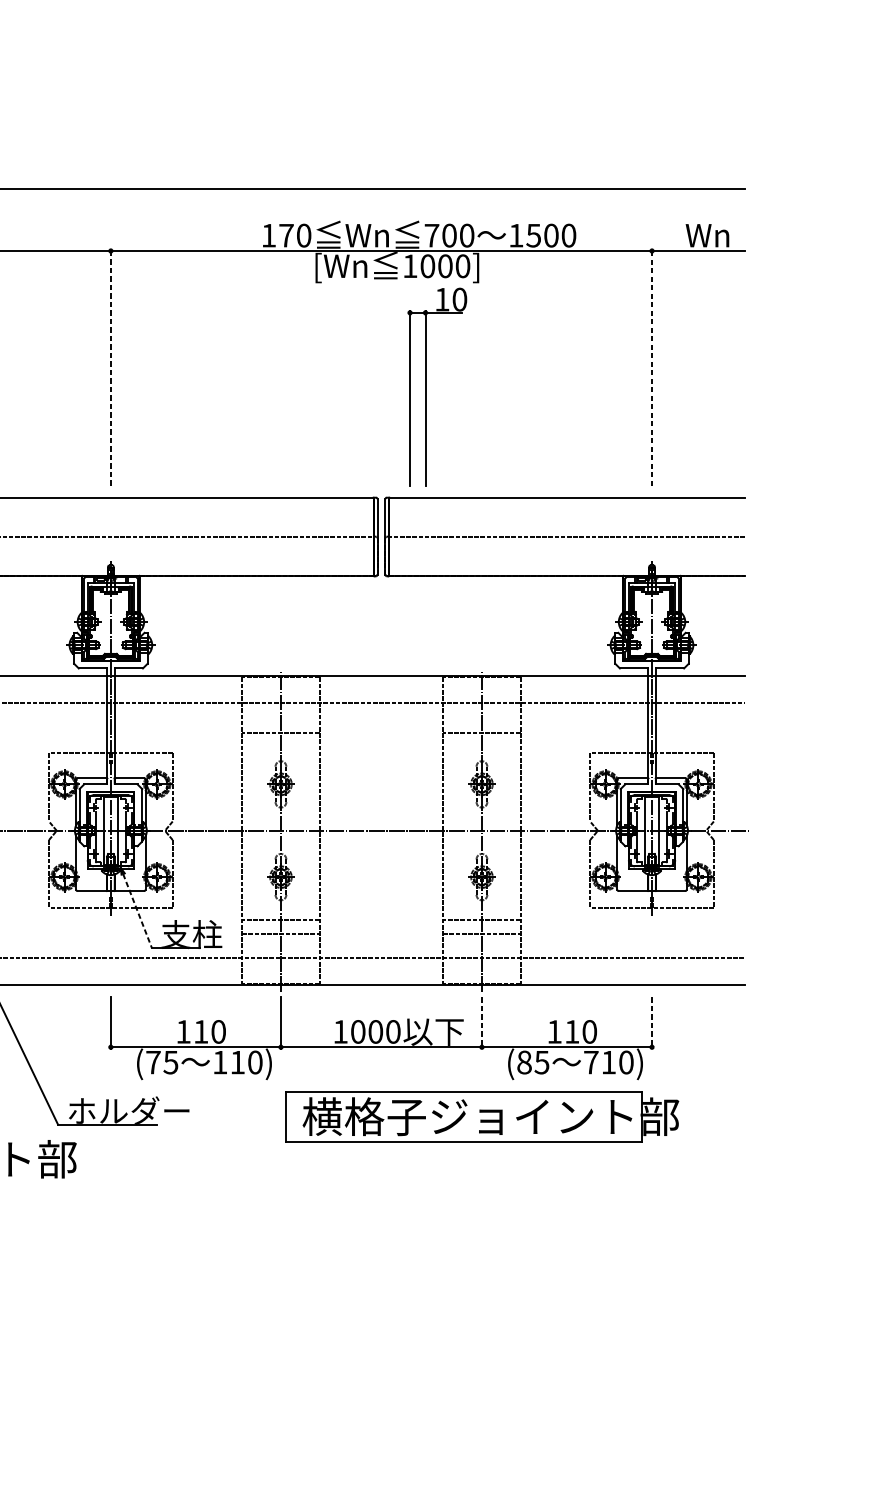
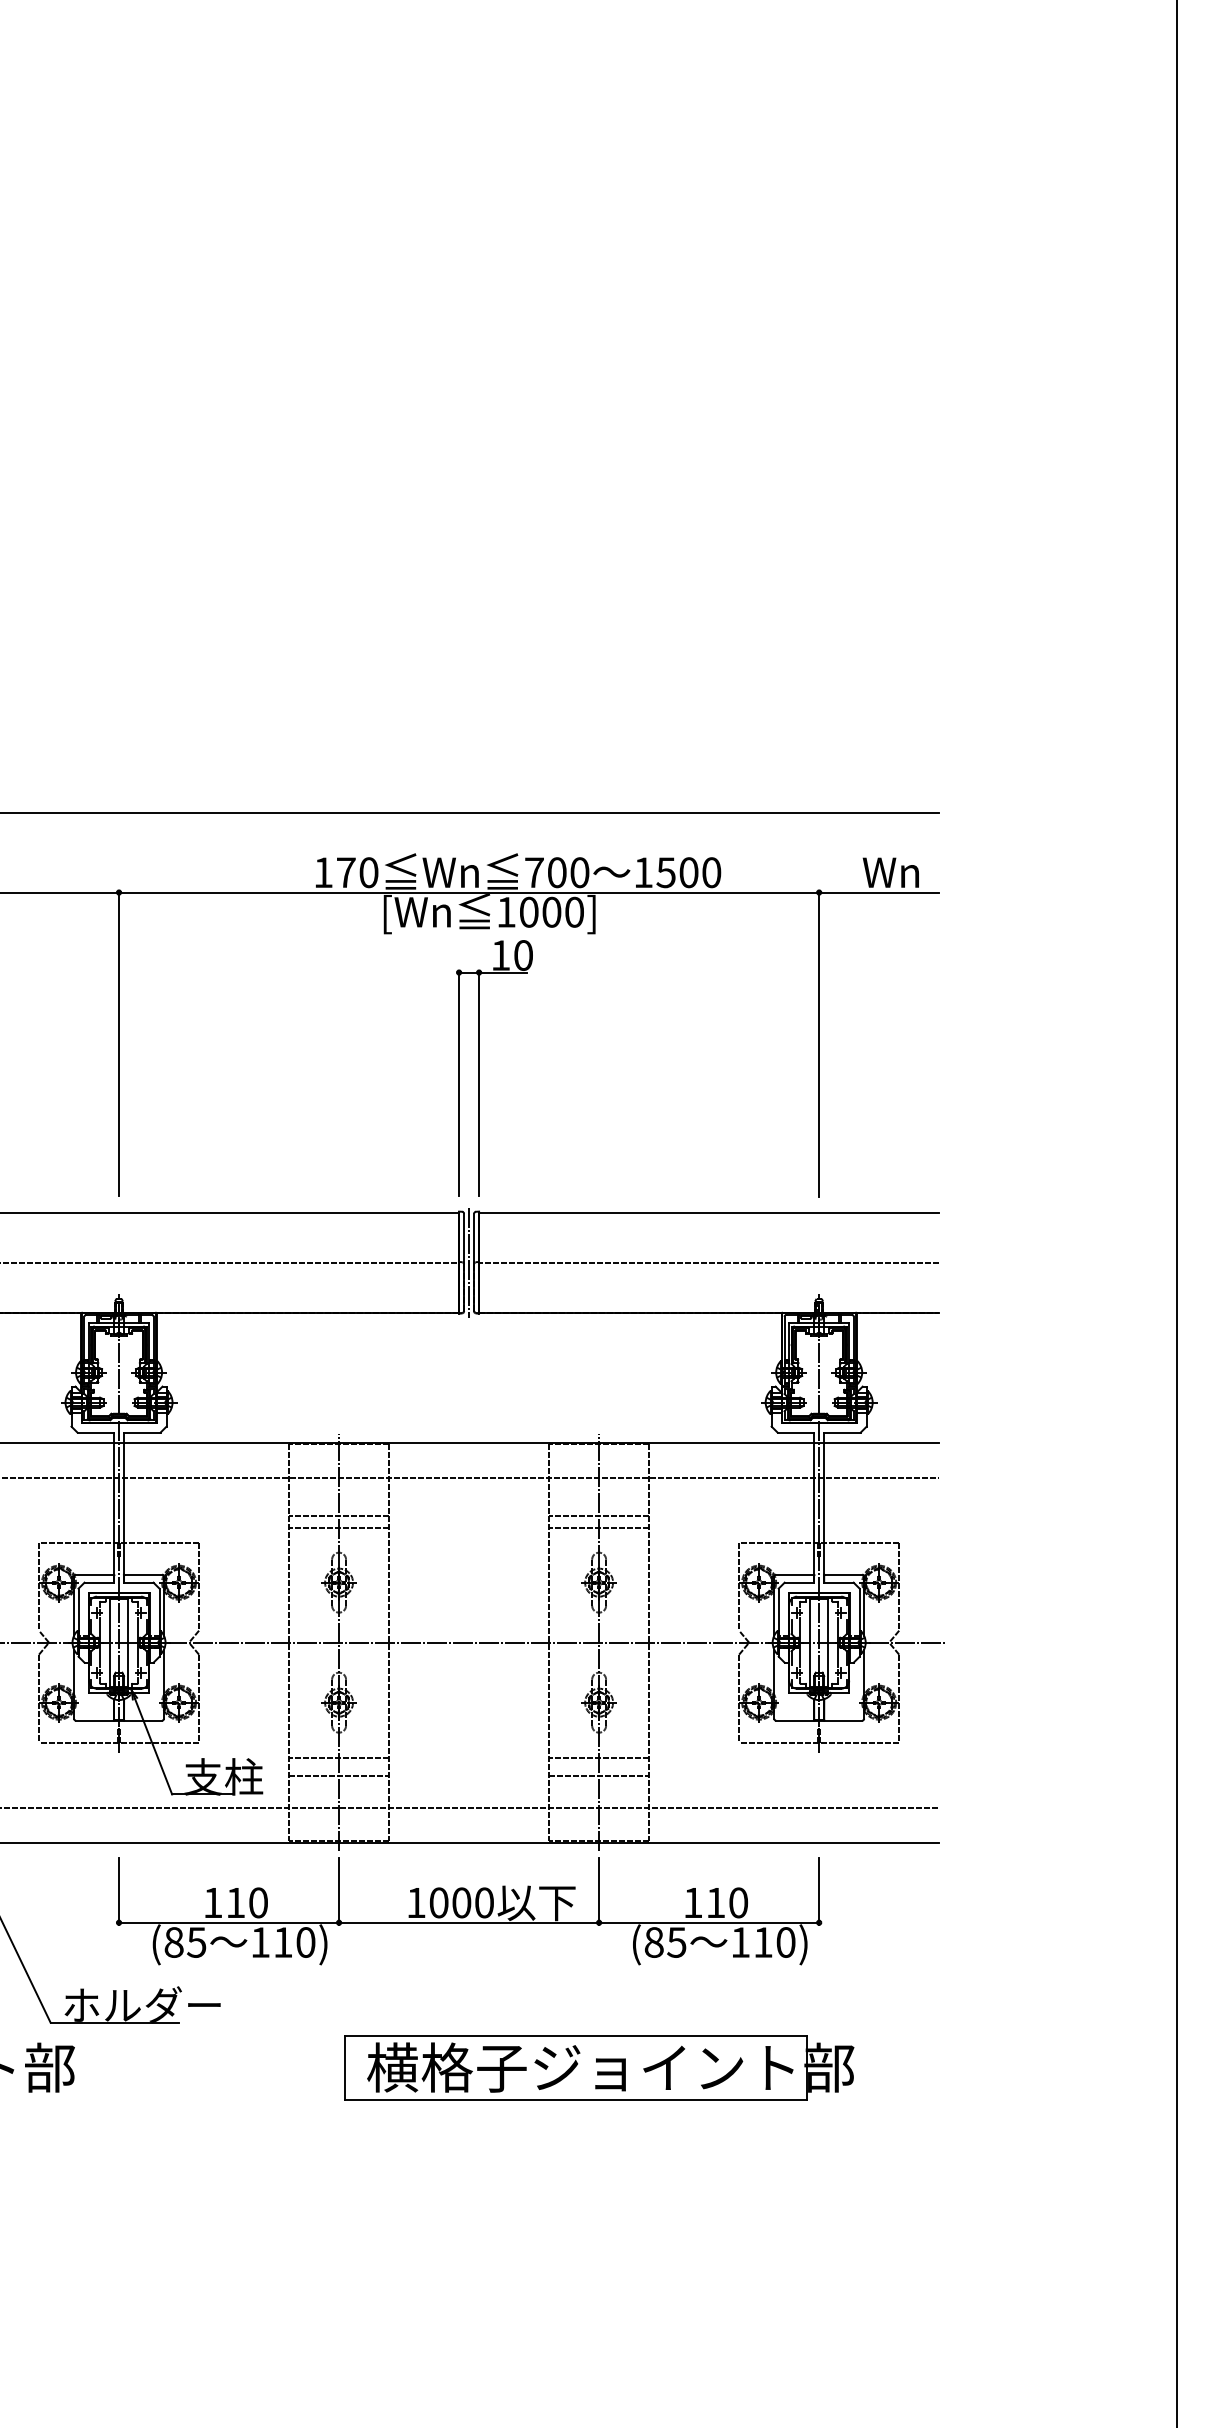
line: (111, 367) -> (119, 1043), dashed -> solid
line: (652, 367) -> (819, 1043), dashed -> solid
part: (425, 387) -> (479, 1068), moved
line: (381, 536) -> (469, 1262), added
line: (281, 741) -> (339, 1527), added
line: (482, 741) -> (599, 1527), added
line: (137, 911) -> (153, 1747), dashed -> solid
line: (482, 1023) -> (599, 1891), dashed -> solid
line: (652, 1023) -> (819, 1891), dashed -> solid
text: (152, 1062) -> (173, 1942), (75 -> (85
text: (591, 1062) -> (740, 1942), 710) -> 110)
part: (482, 1116) -> (599, 2067), moved

